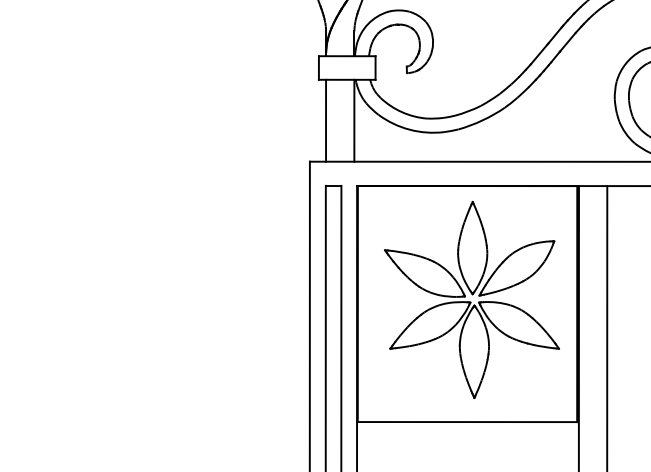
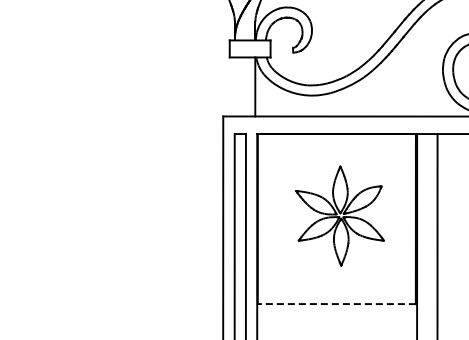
line: (325, 120) -> (234, 86), removed
part: (471, 299) -> (339, 215), size x0.7
line: (467, 422) -> (336, 304), solid -> dashed

